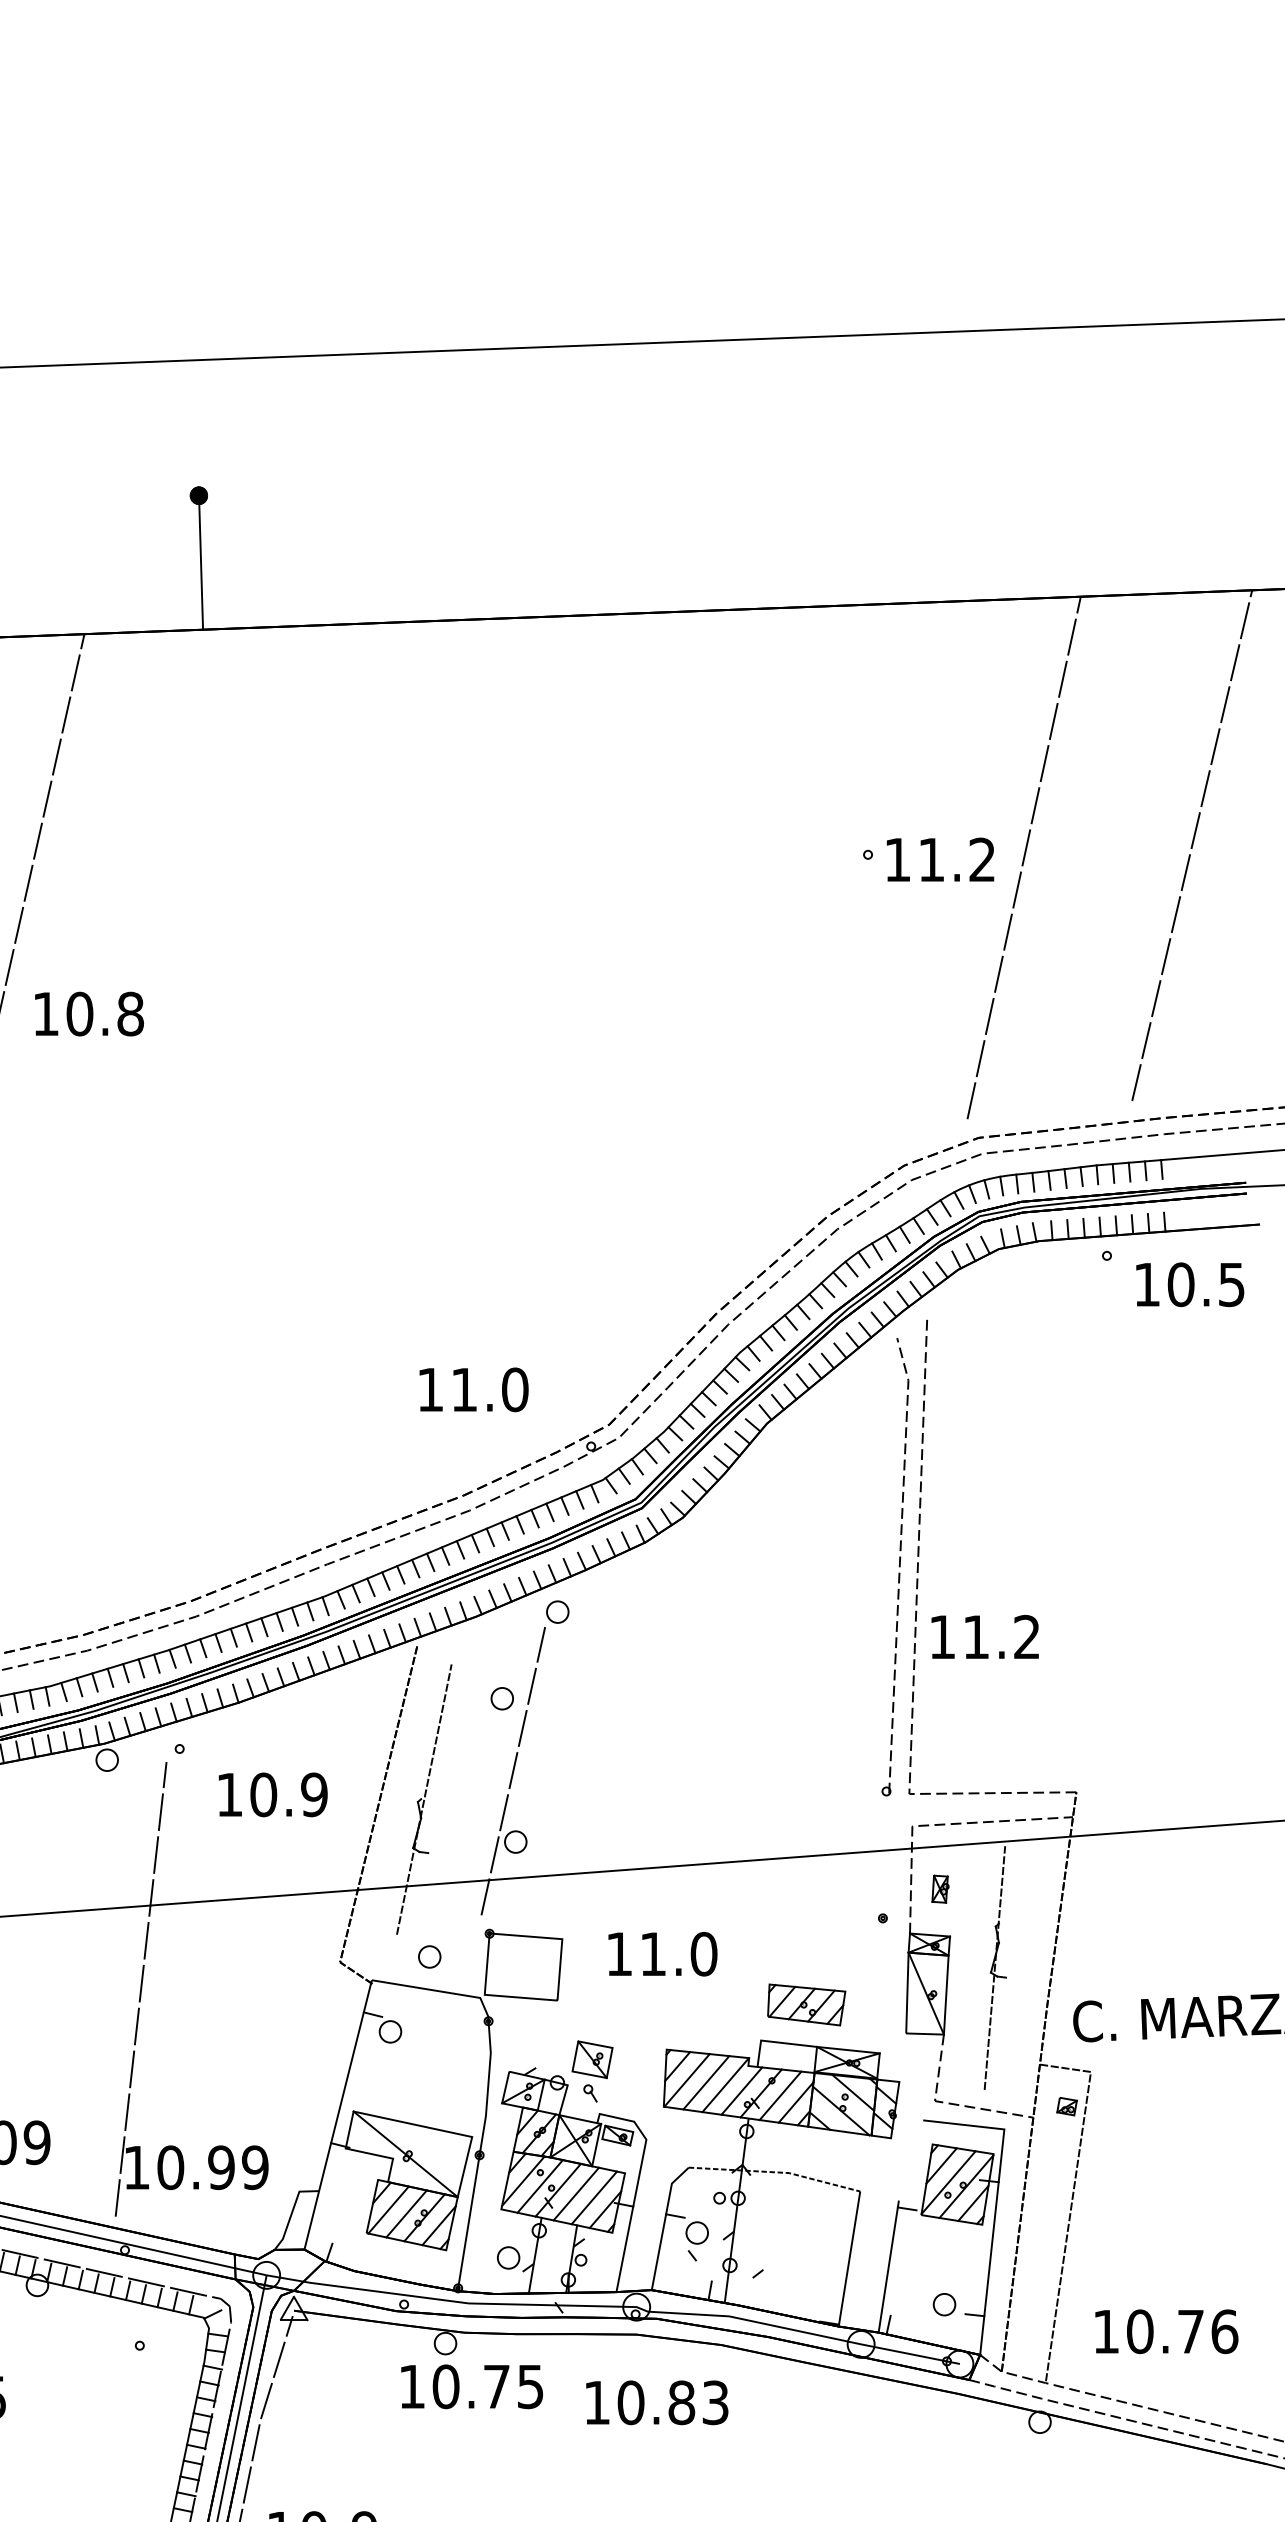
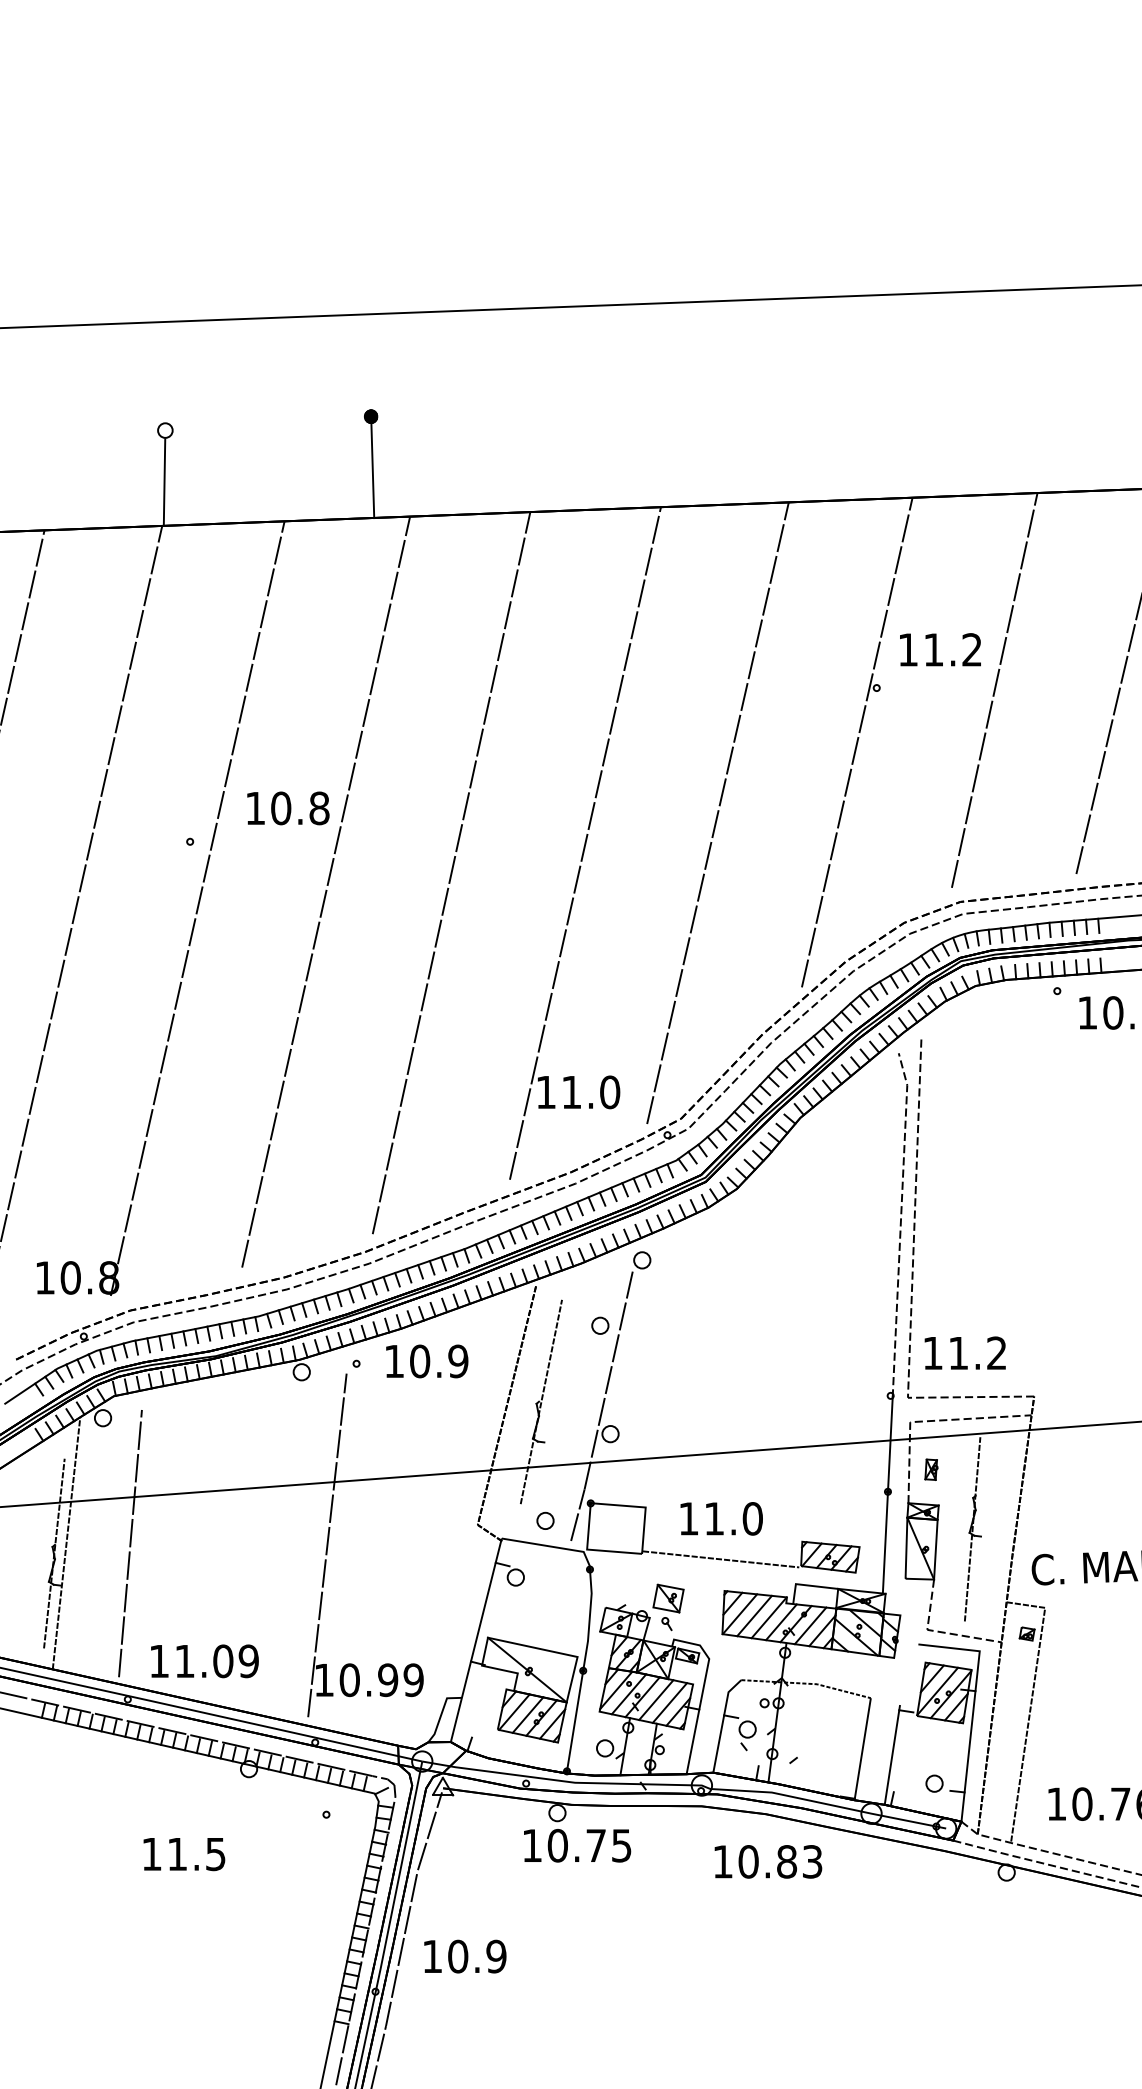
text: (940, 859) -> (940, 649), moved
line: (841, 926) -> (856, 742), added
line: (657, 1020) -> (717, 813), added
line: (481, 1060) -> (584, 843), added
line: (305, 1100) -> (451, 873), added
line: (139, 1124) -> (326, 891), added
text: (984, 1636) -> (964, 1352), moved
text: (273, 1794) -> (427, 1361), moved
line: (882, 1923) -> (887, 1495), added
line: (472, 1948) -> (577, 1514), added
line: (661, 2007) -> (720, 1559), added
text: (657, 2402) -> (768, 1861), moved

